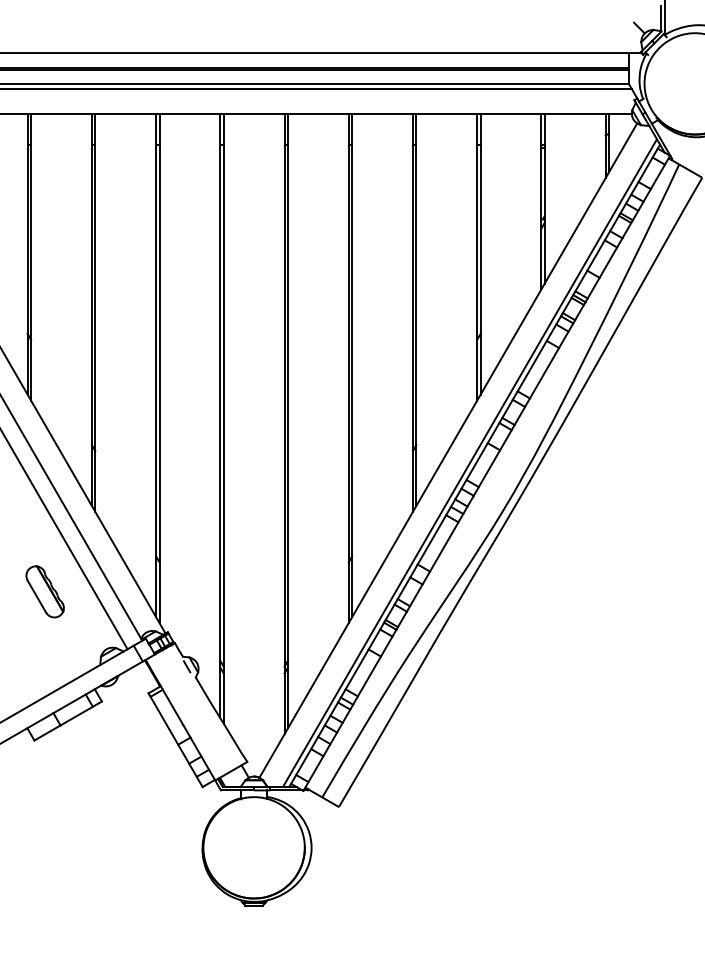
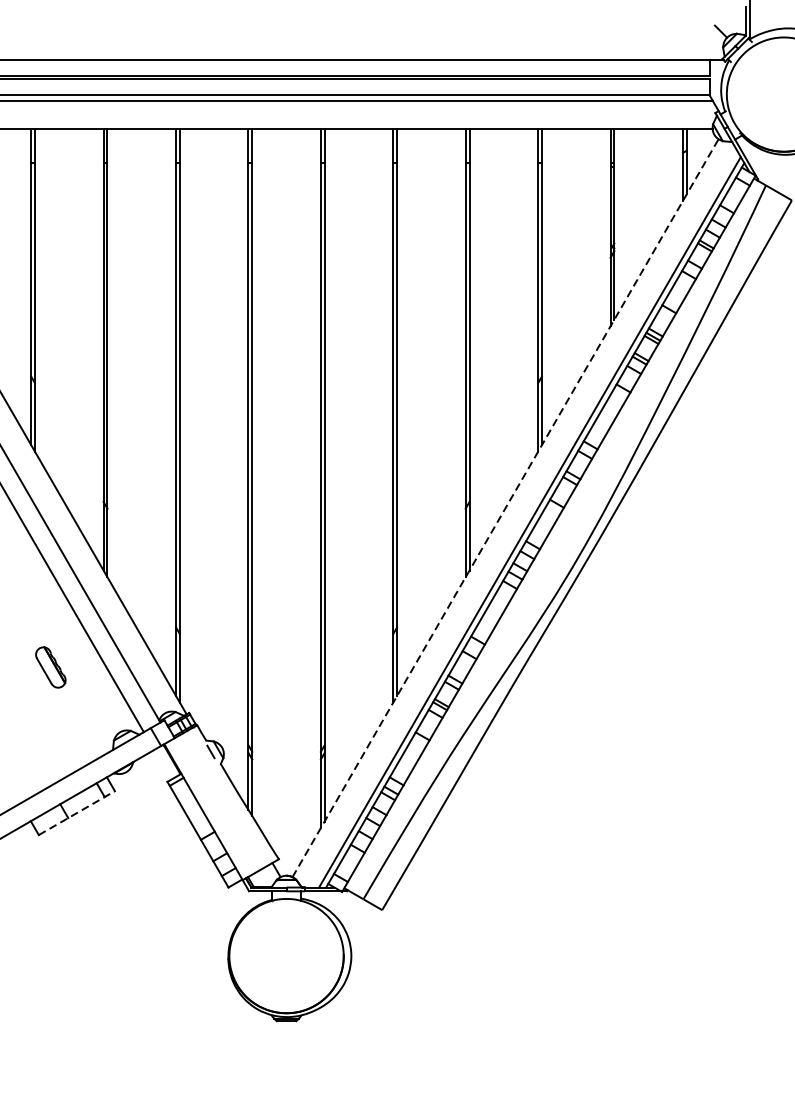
line: (448, 450) -> (505, 508), solid -> dashed
part: (44, 591) -> (50, 667), size x0.7
line: (68, 721) -> (77, 813), solid -> dashed

